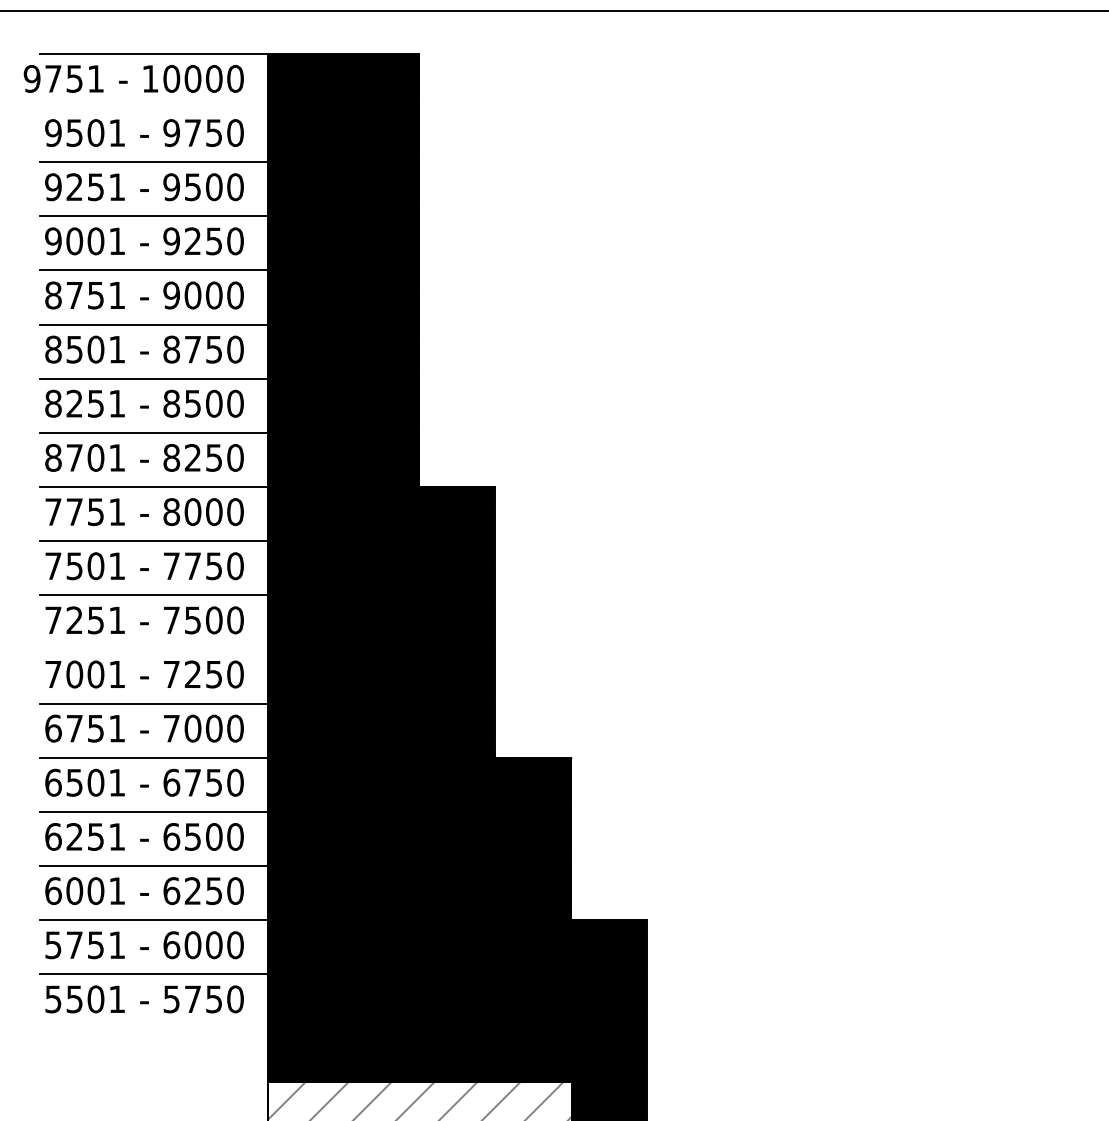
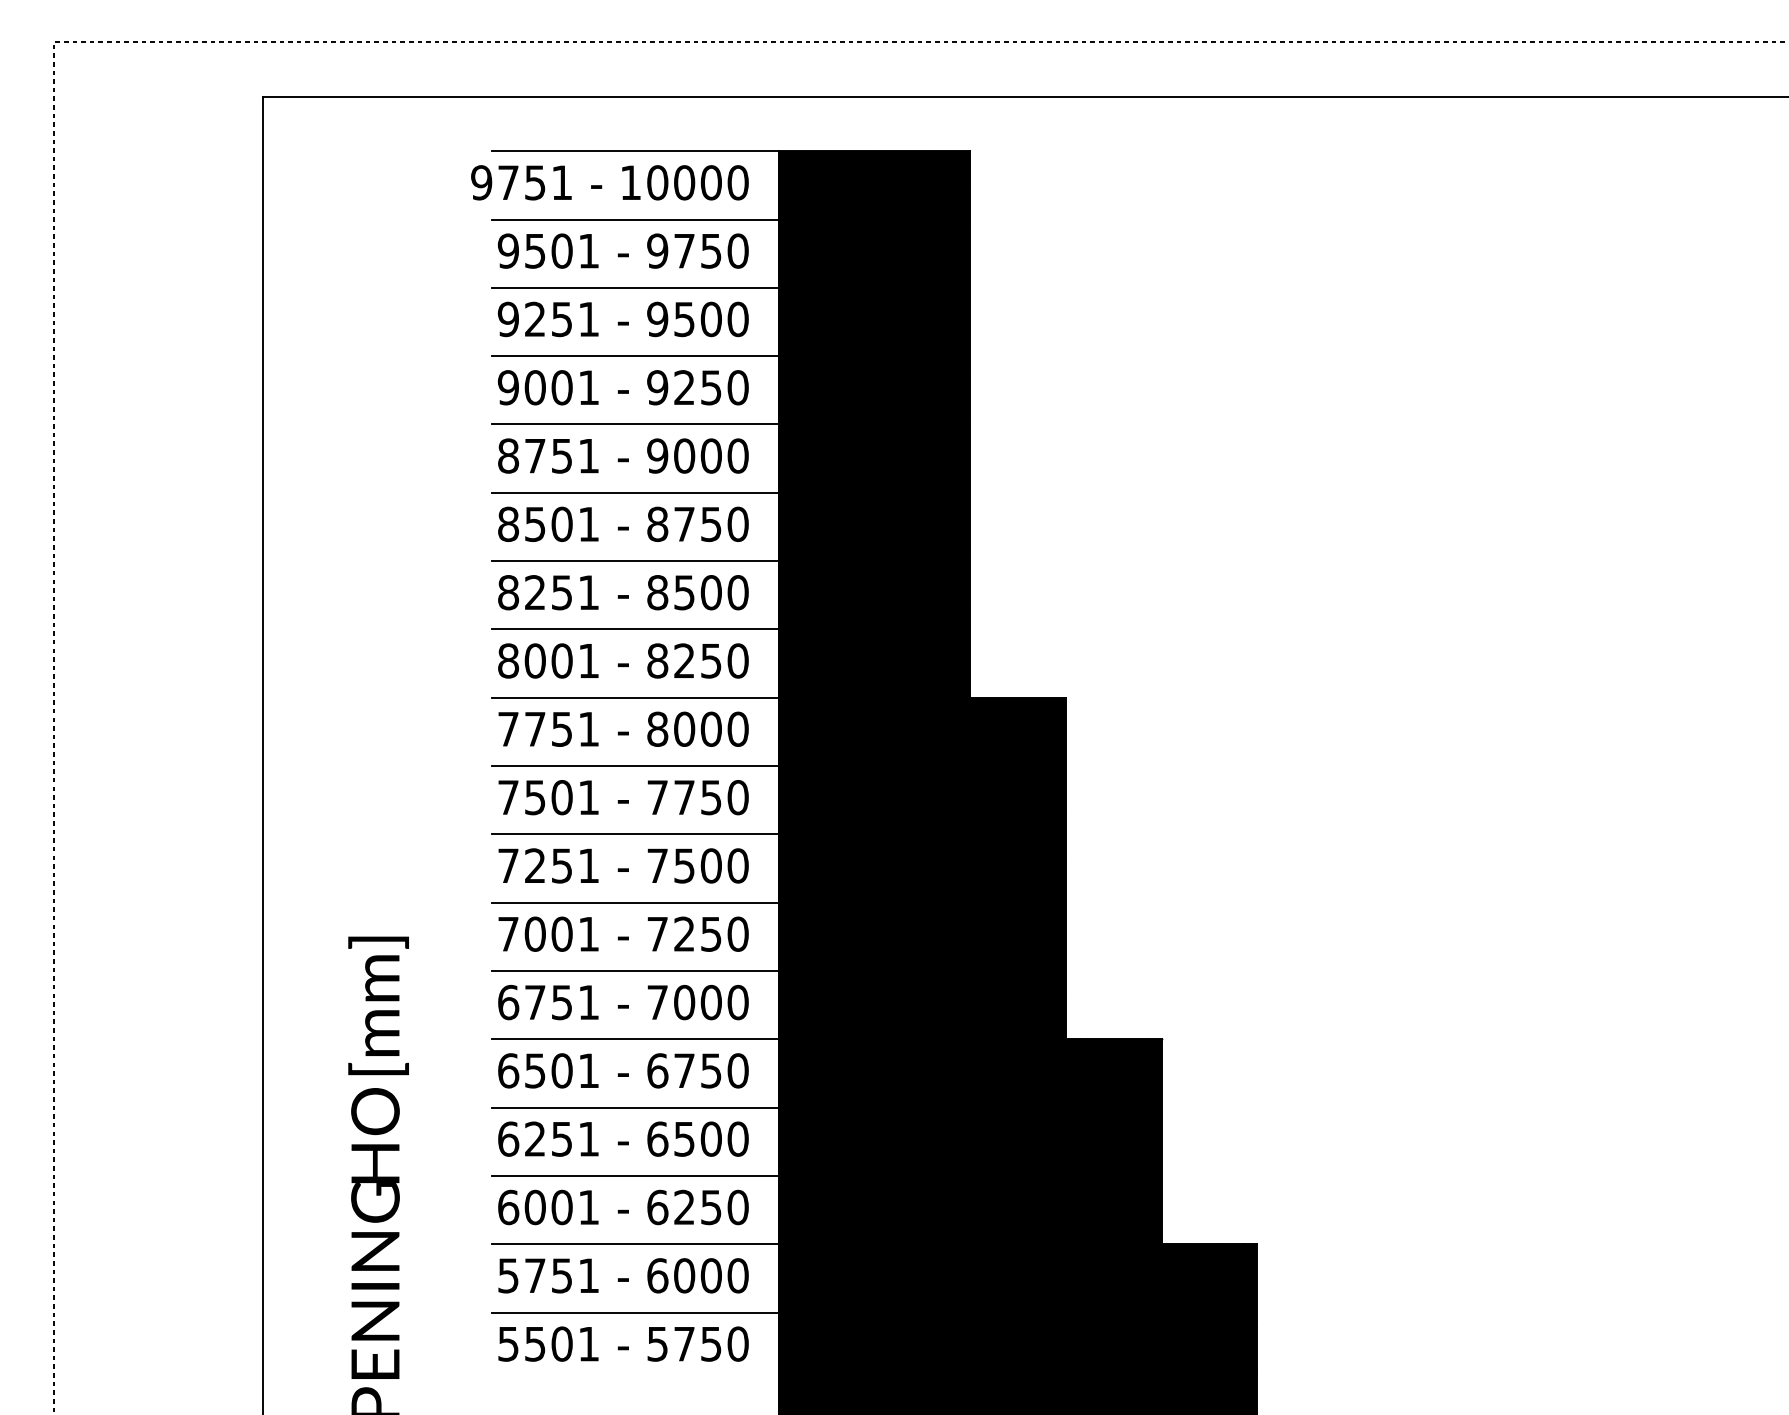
line: (154, 108) -> (635, 219), added
text: (74, 457) -> (534, 660), 8701 -> 8001
line: (154, 649) -> (635, 902), added

